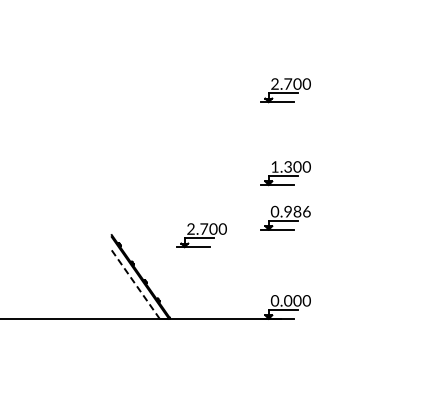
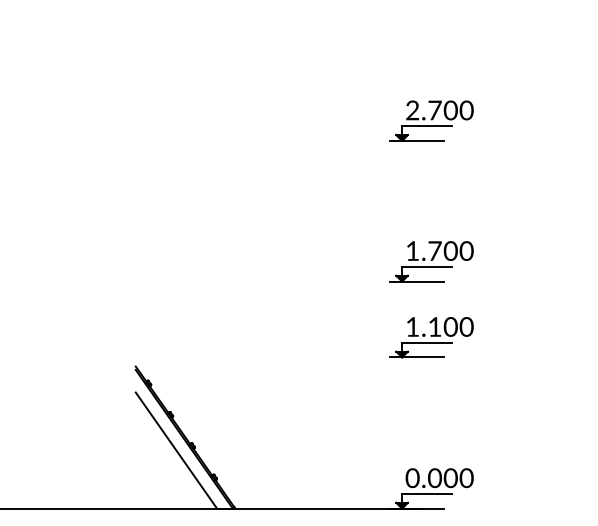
text: (288, 166) -> (435, 250), 1.300 -> 1.700
text: (290, 211) -> (438, 326), 0.986 -> 1.100
part: (201, 235) -> (287, 367), removed
line: (135, 284) -> (176, 450), dashed -> solid

